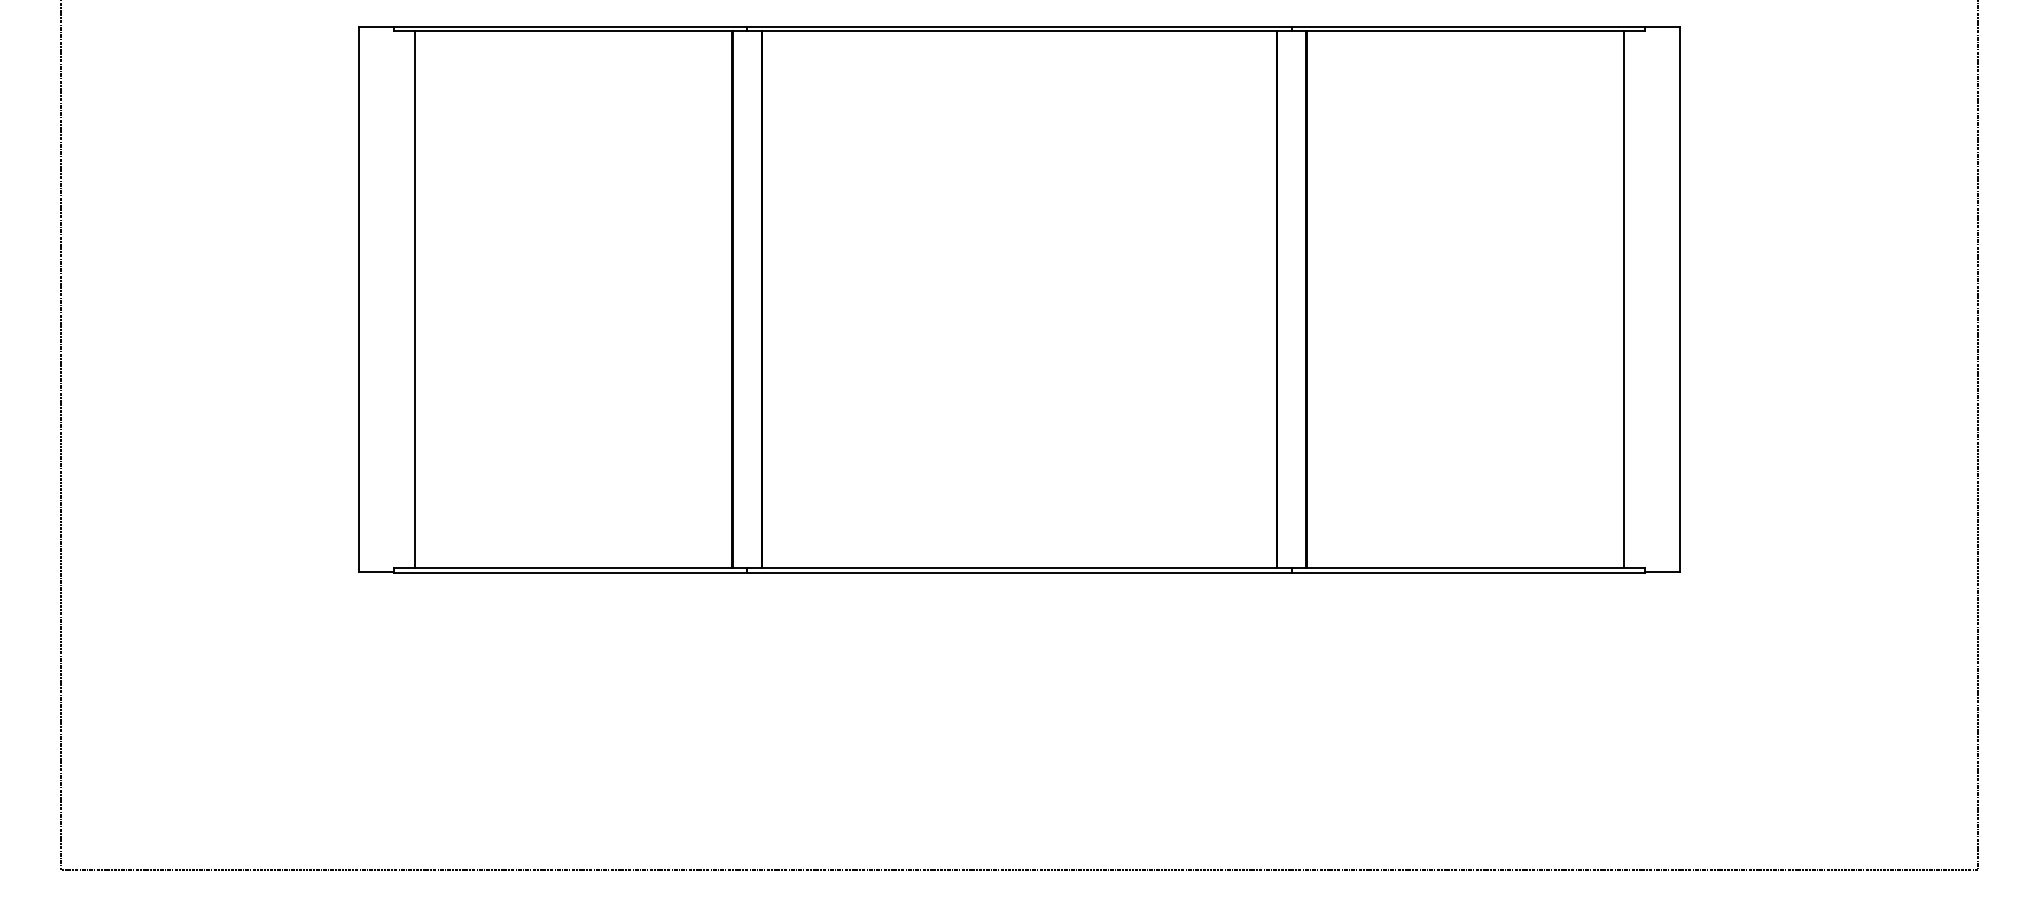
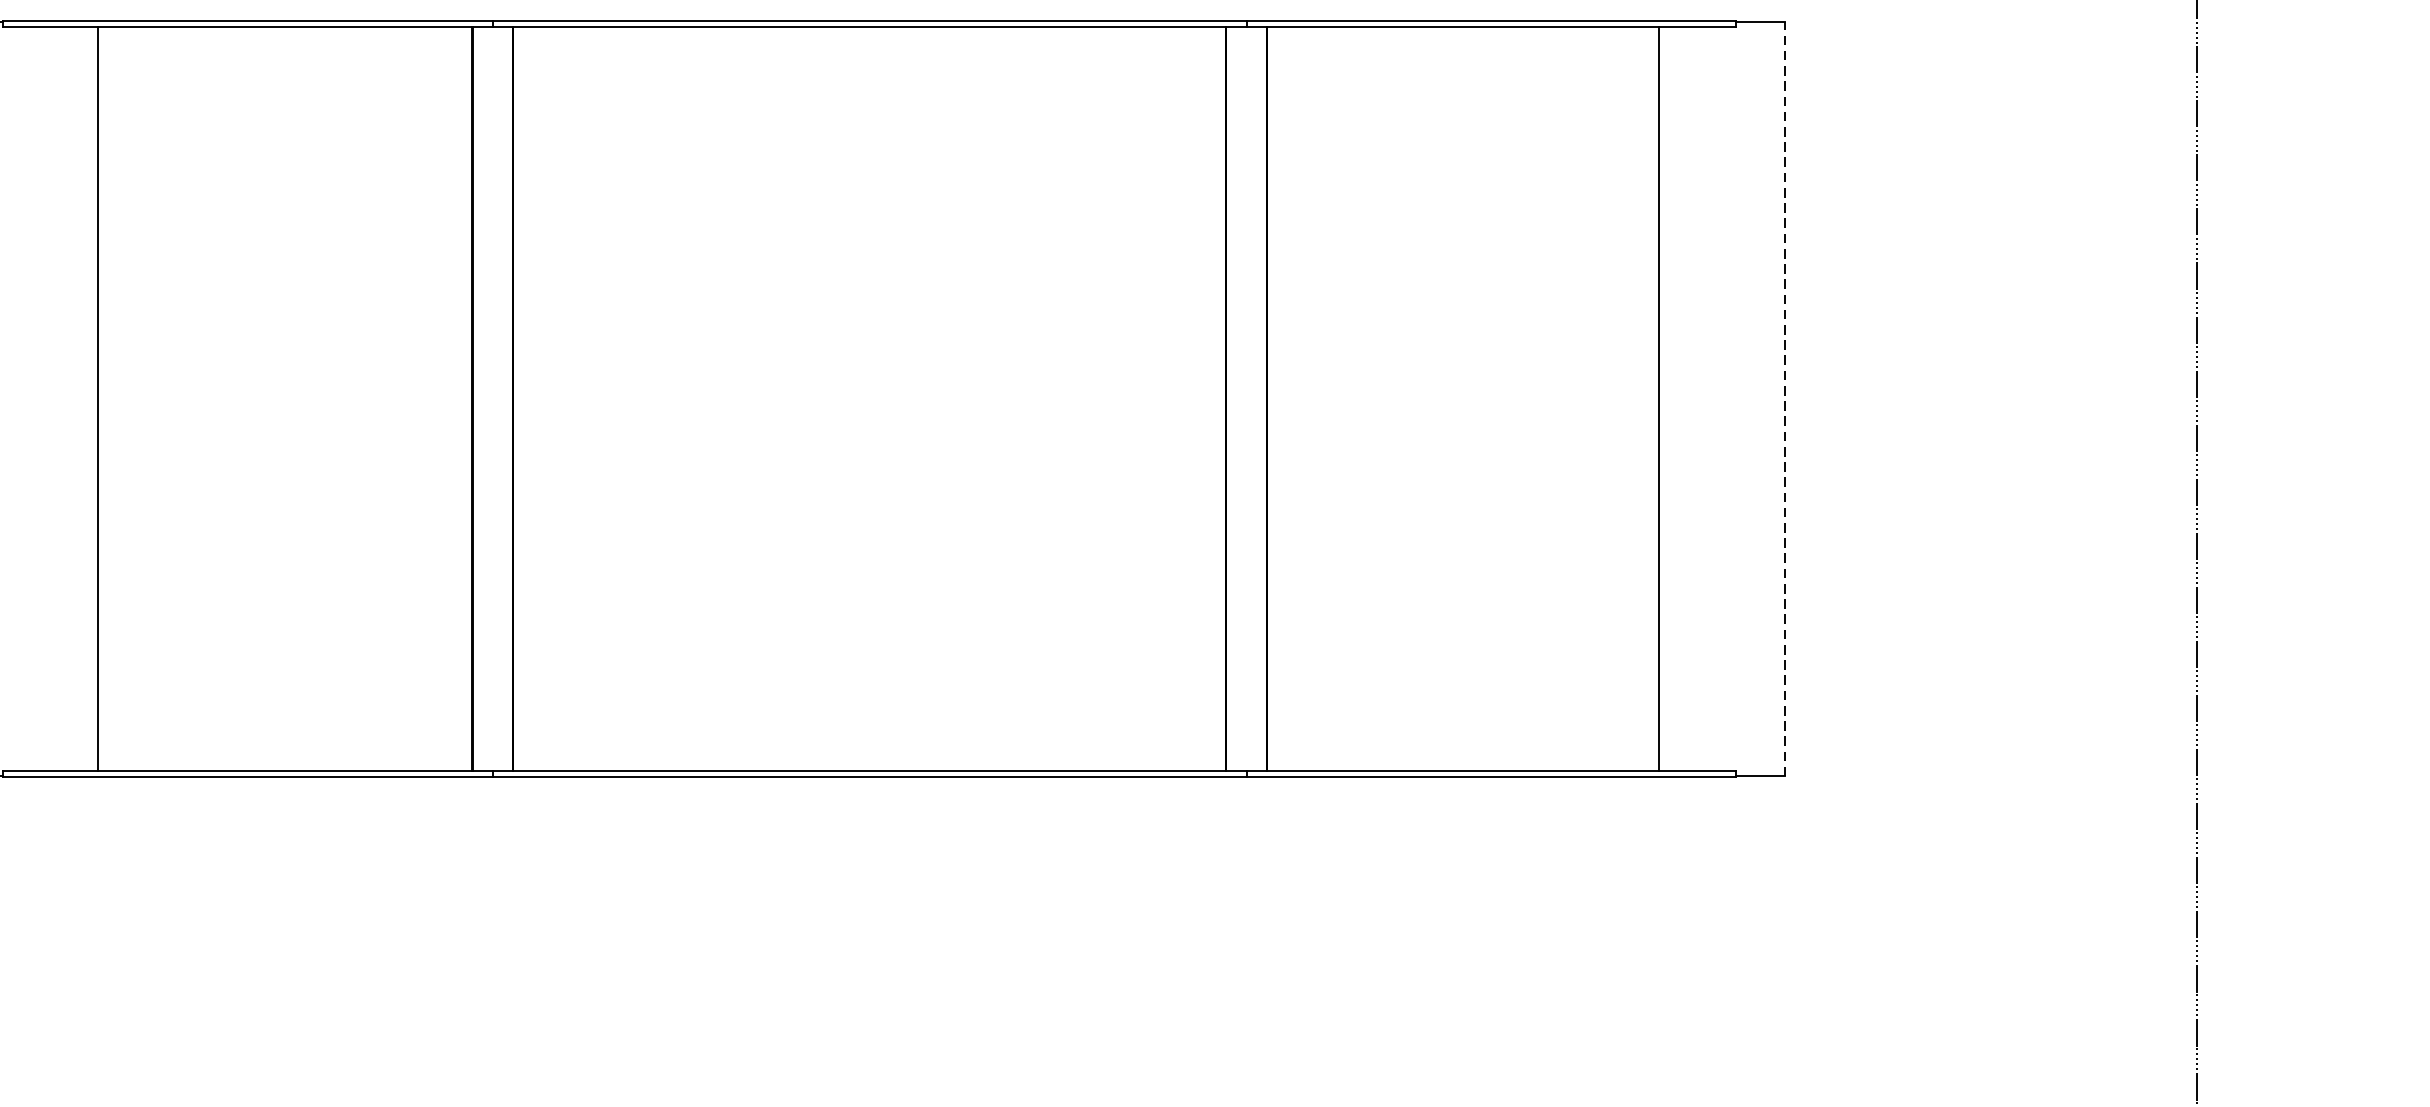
line: (415, 299) -> (98, 398), moved
line: (1623, 299) -> (1659, 398), moved
line: (1680, 299) -> (1785, 398), solid -> dashed

